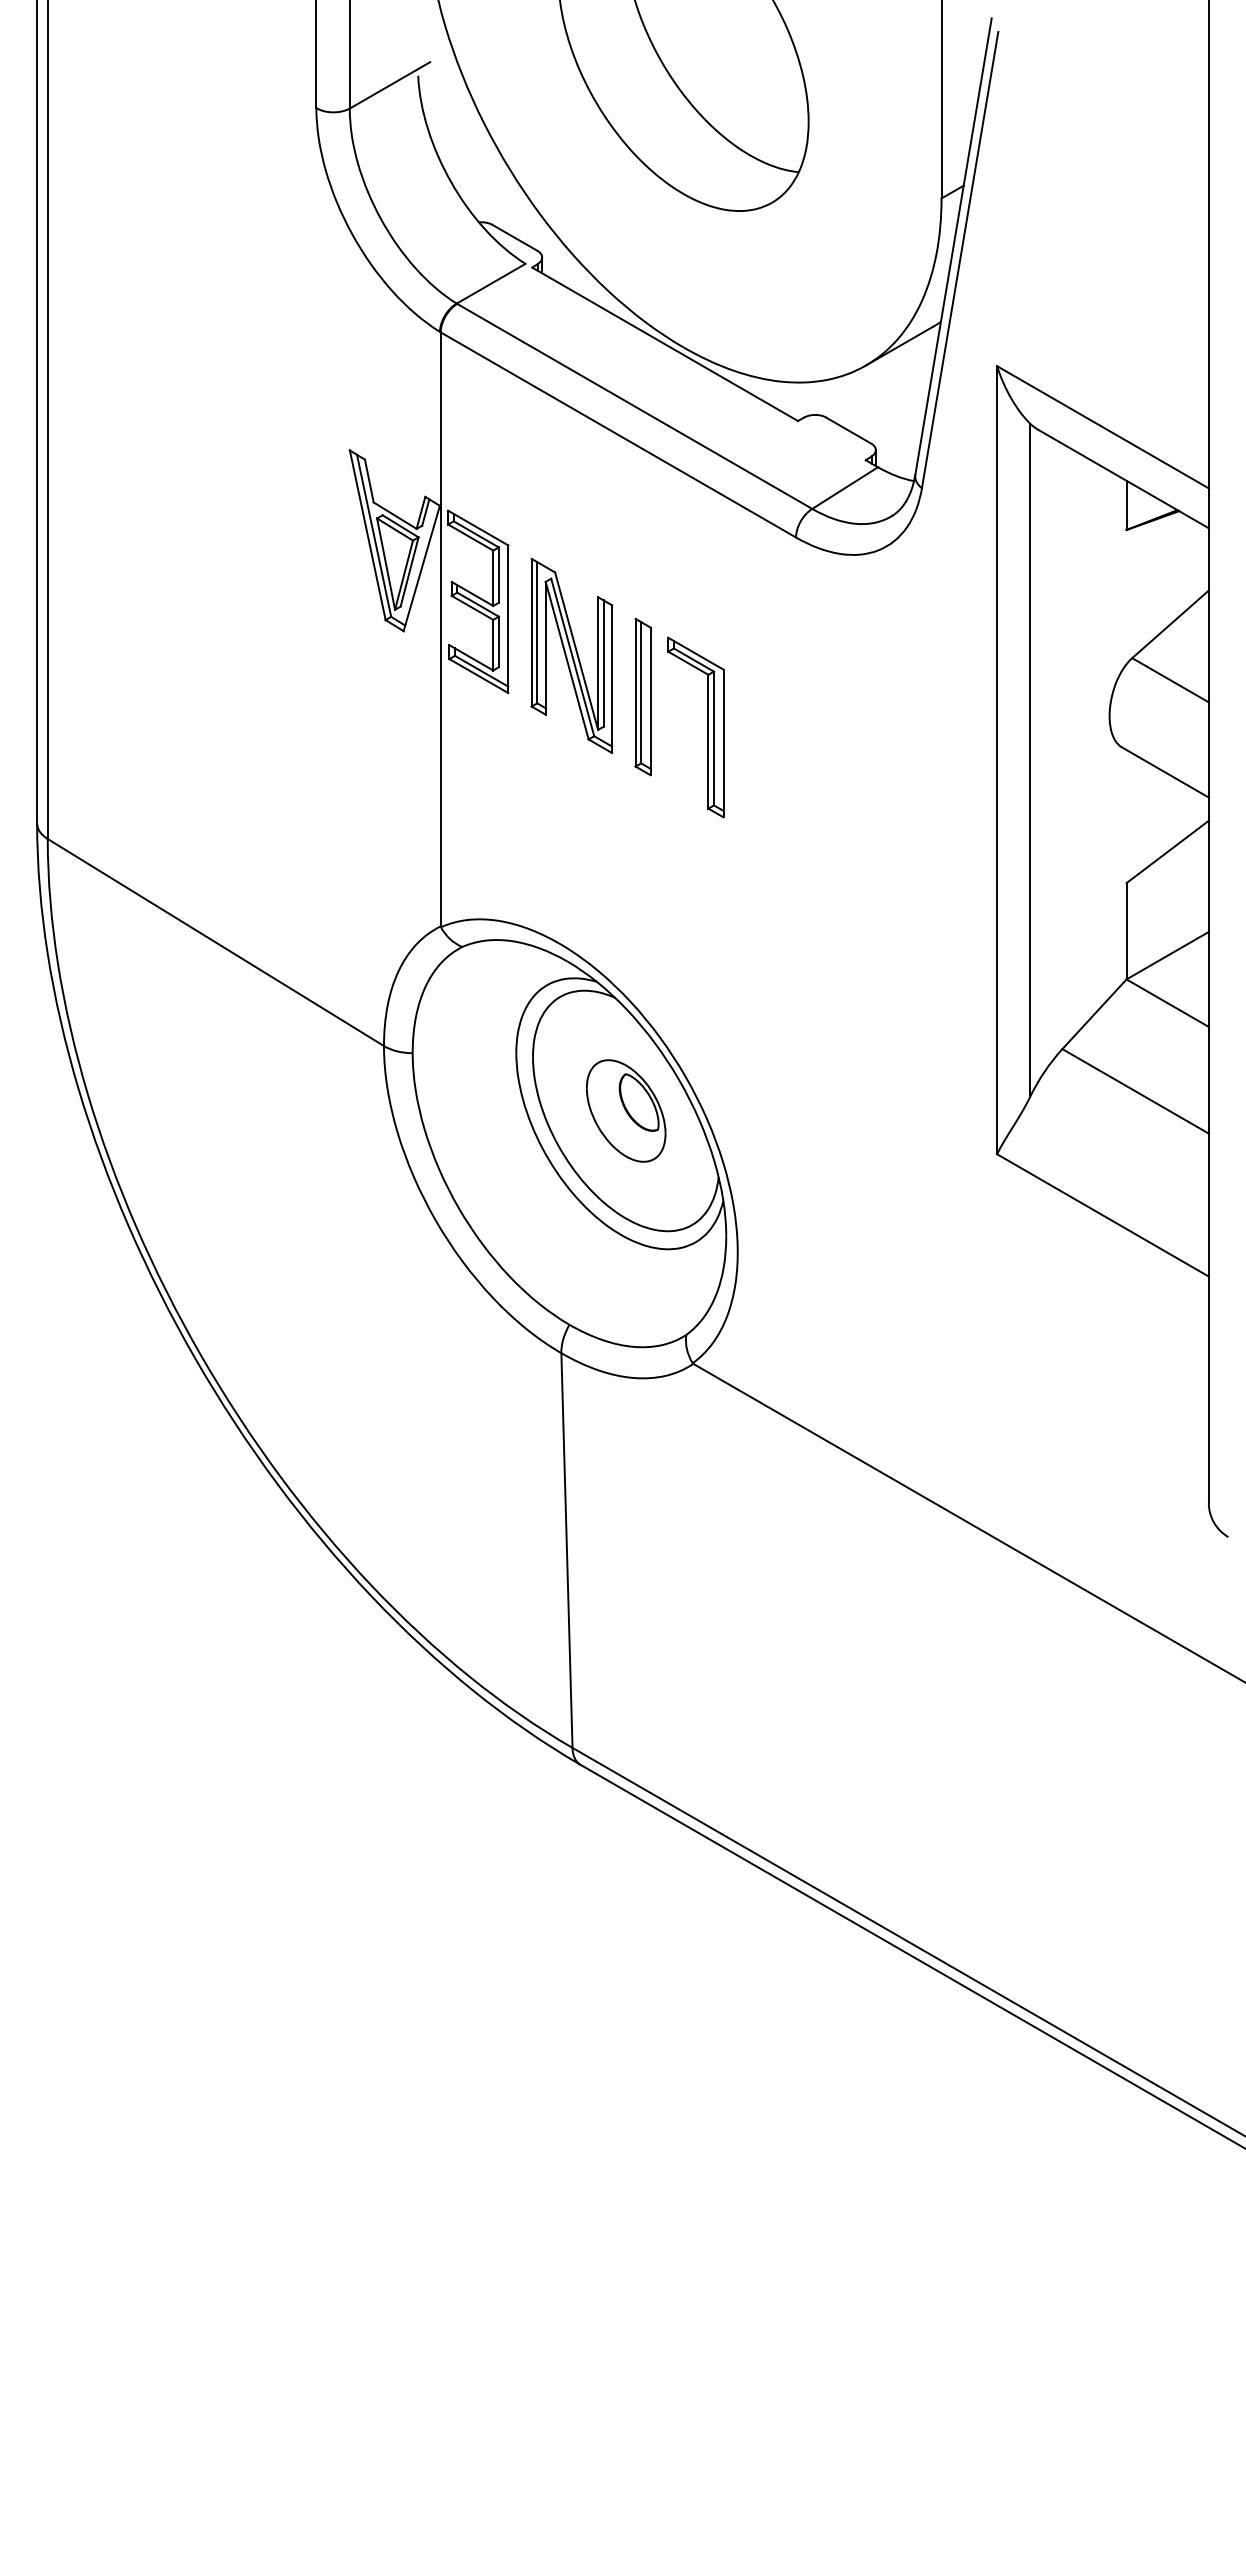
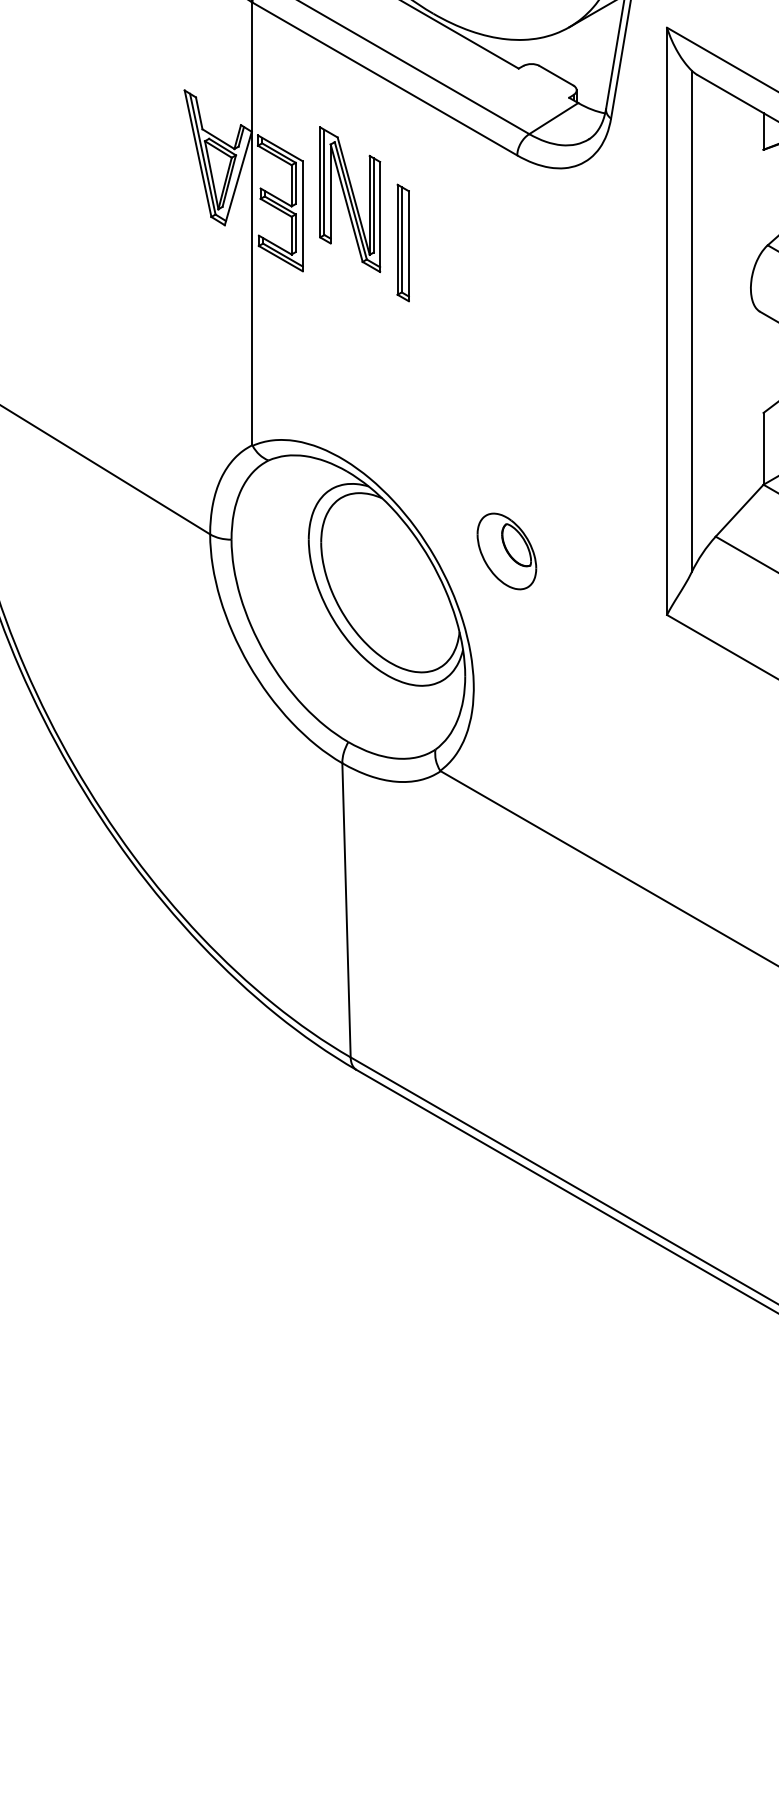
part: (571, 655) -> (349, 199), moved
part: (642, 696) -> (402, 242), moved
part: (707, 727) -> (451, 296), removed
part: (626, 1110) -> (507, 551), moved

